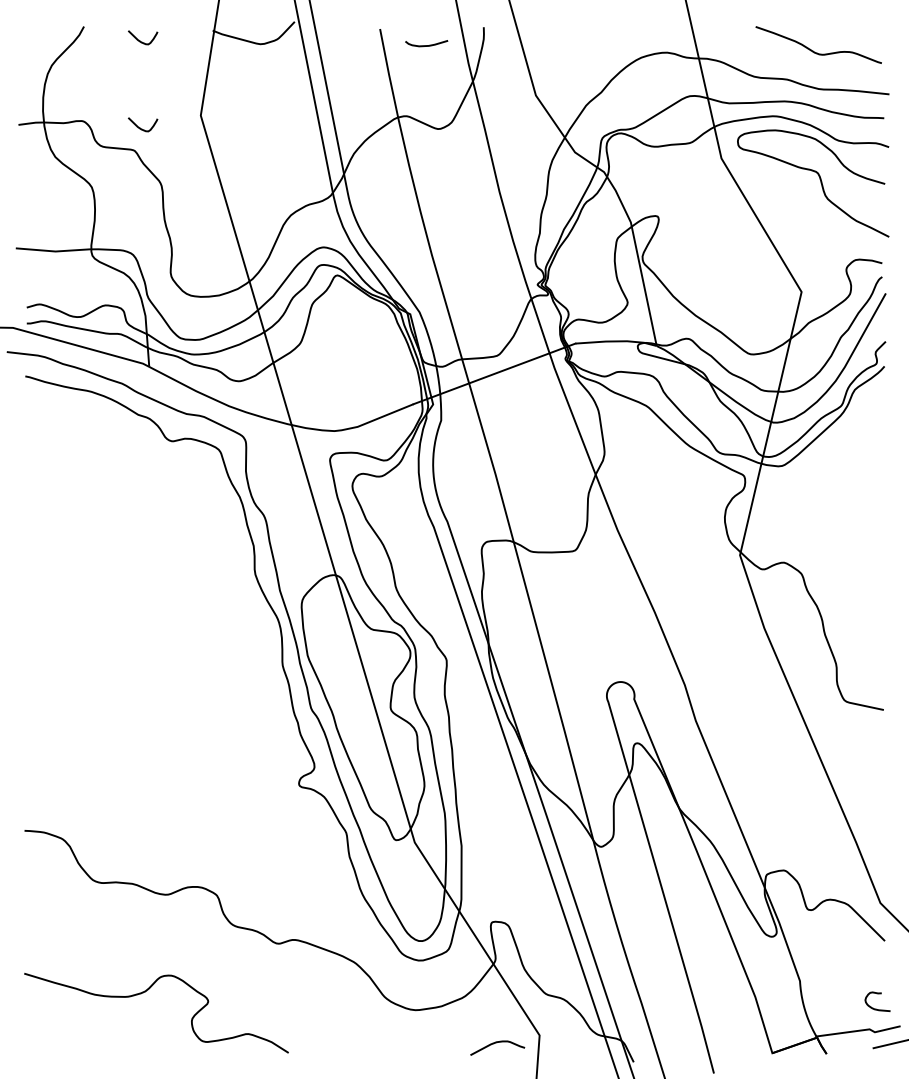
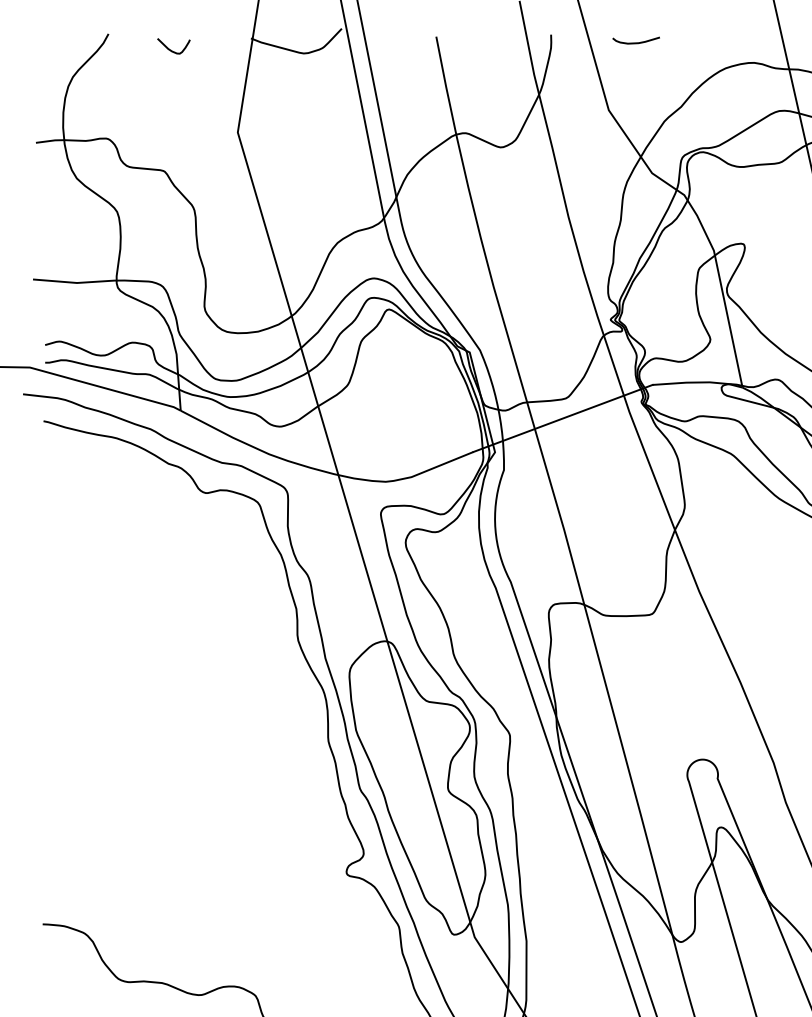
curve: (426, 45) -> (636, 42), moved
curve: (142, 128) -> (173, 146), removed

